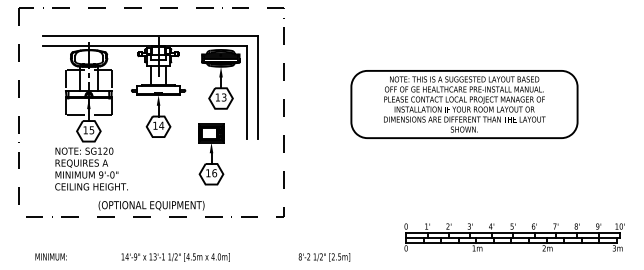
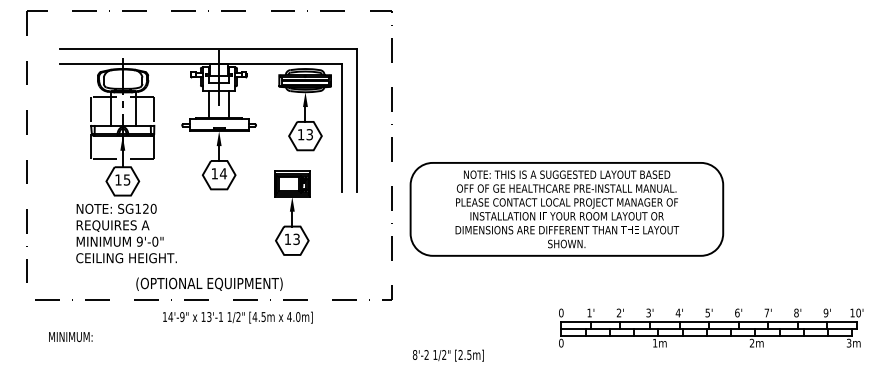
part: (464, 104) -> (566, 209), moved
text: (214, 173) -> (296, 239), 16 -> 13
text: (51, 256) -> (70, 336), moved
text: (175, 257) -> (237, 317), moved

